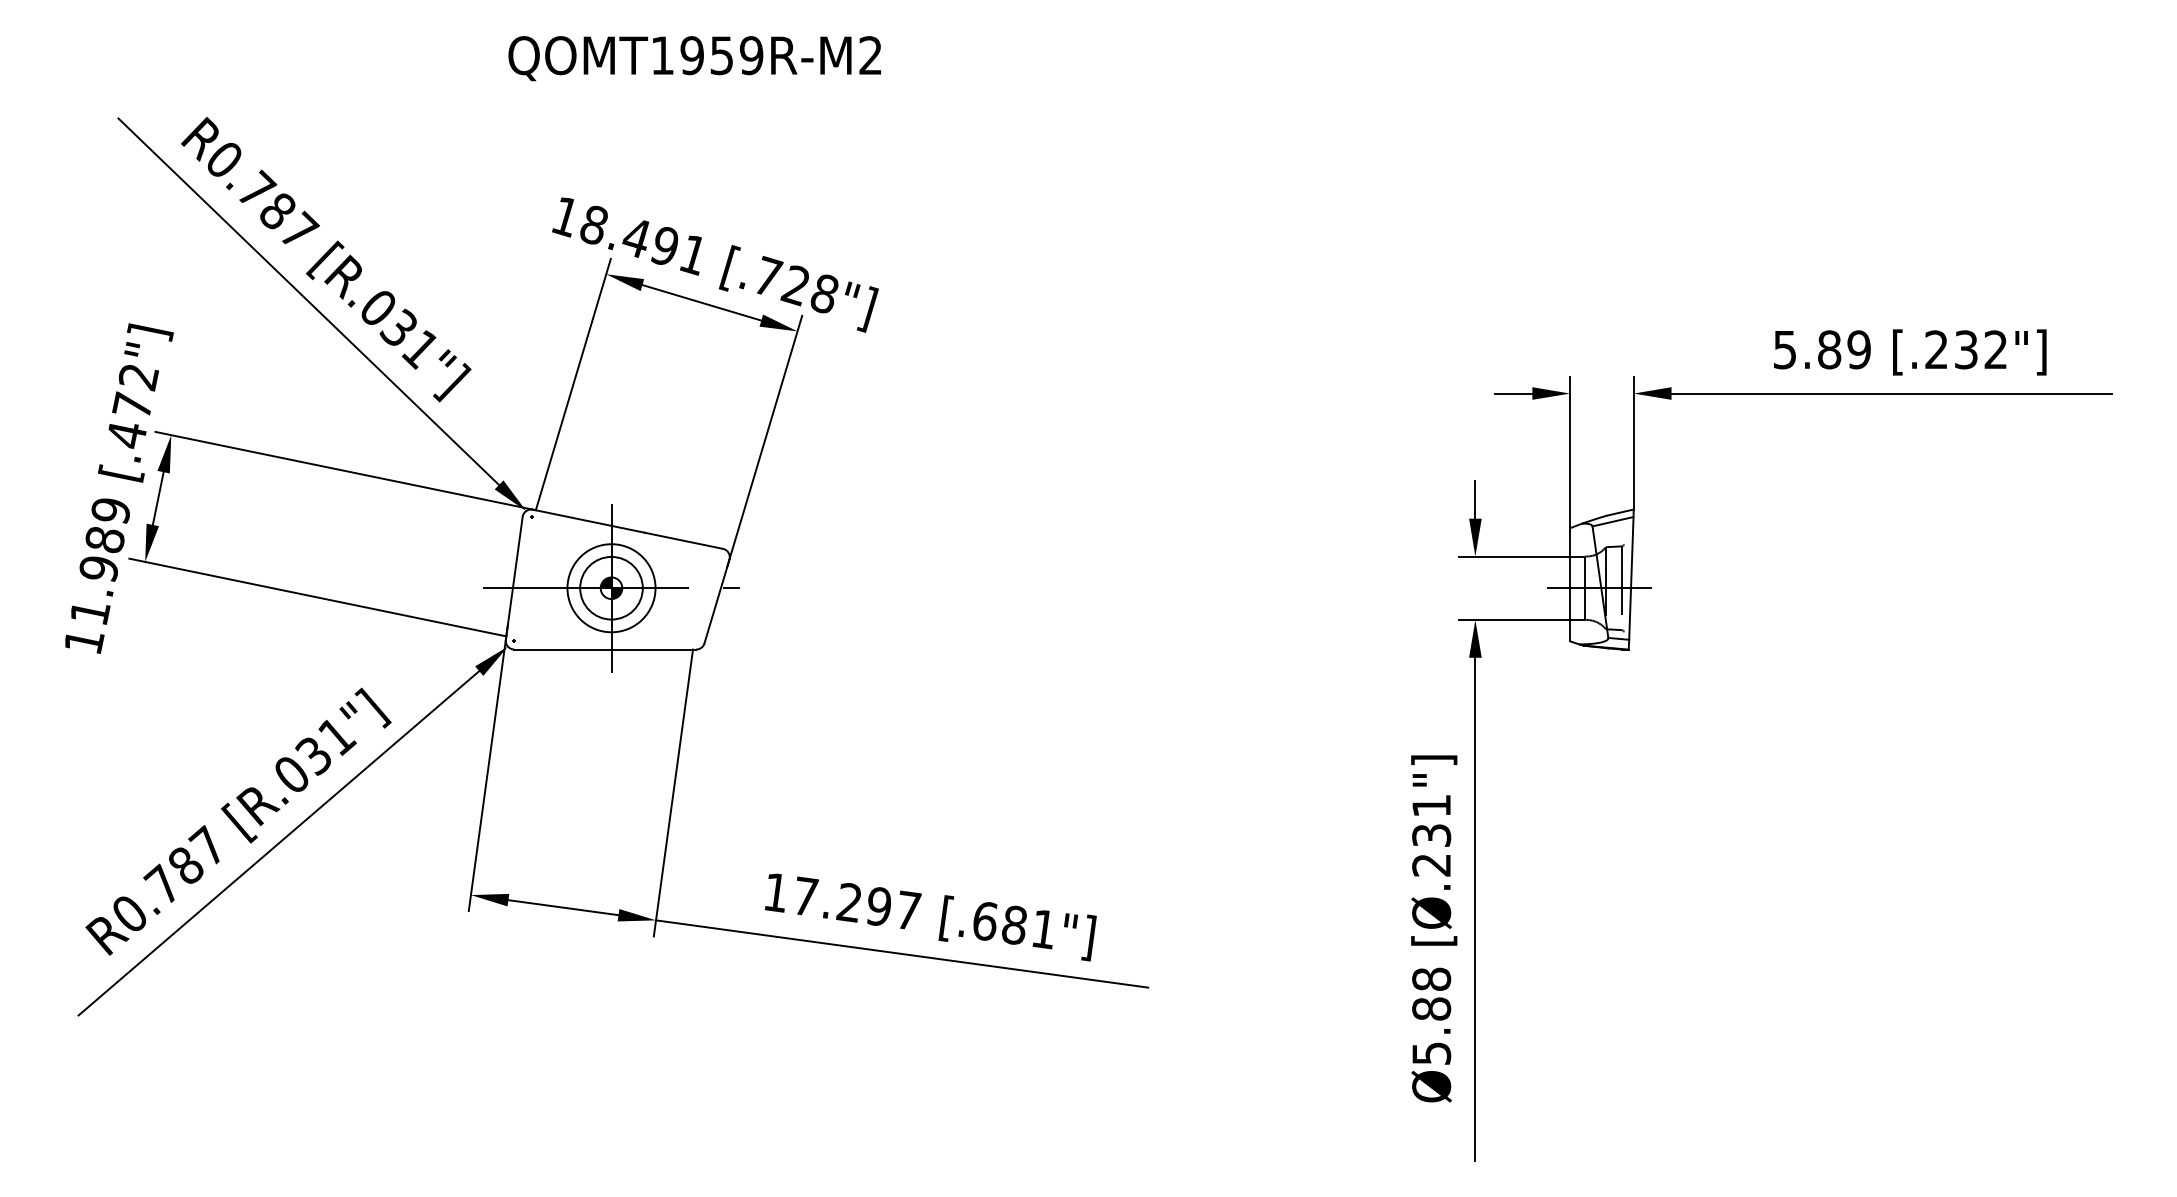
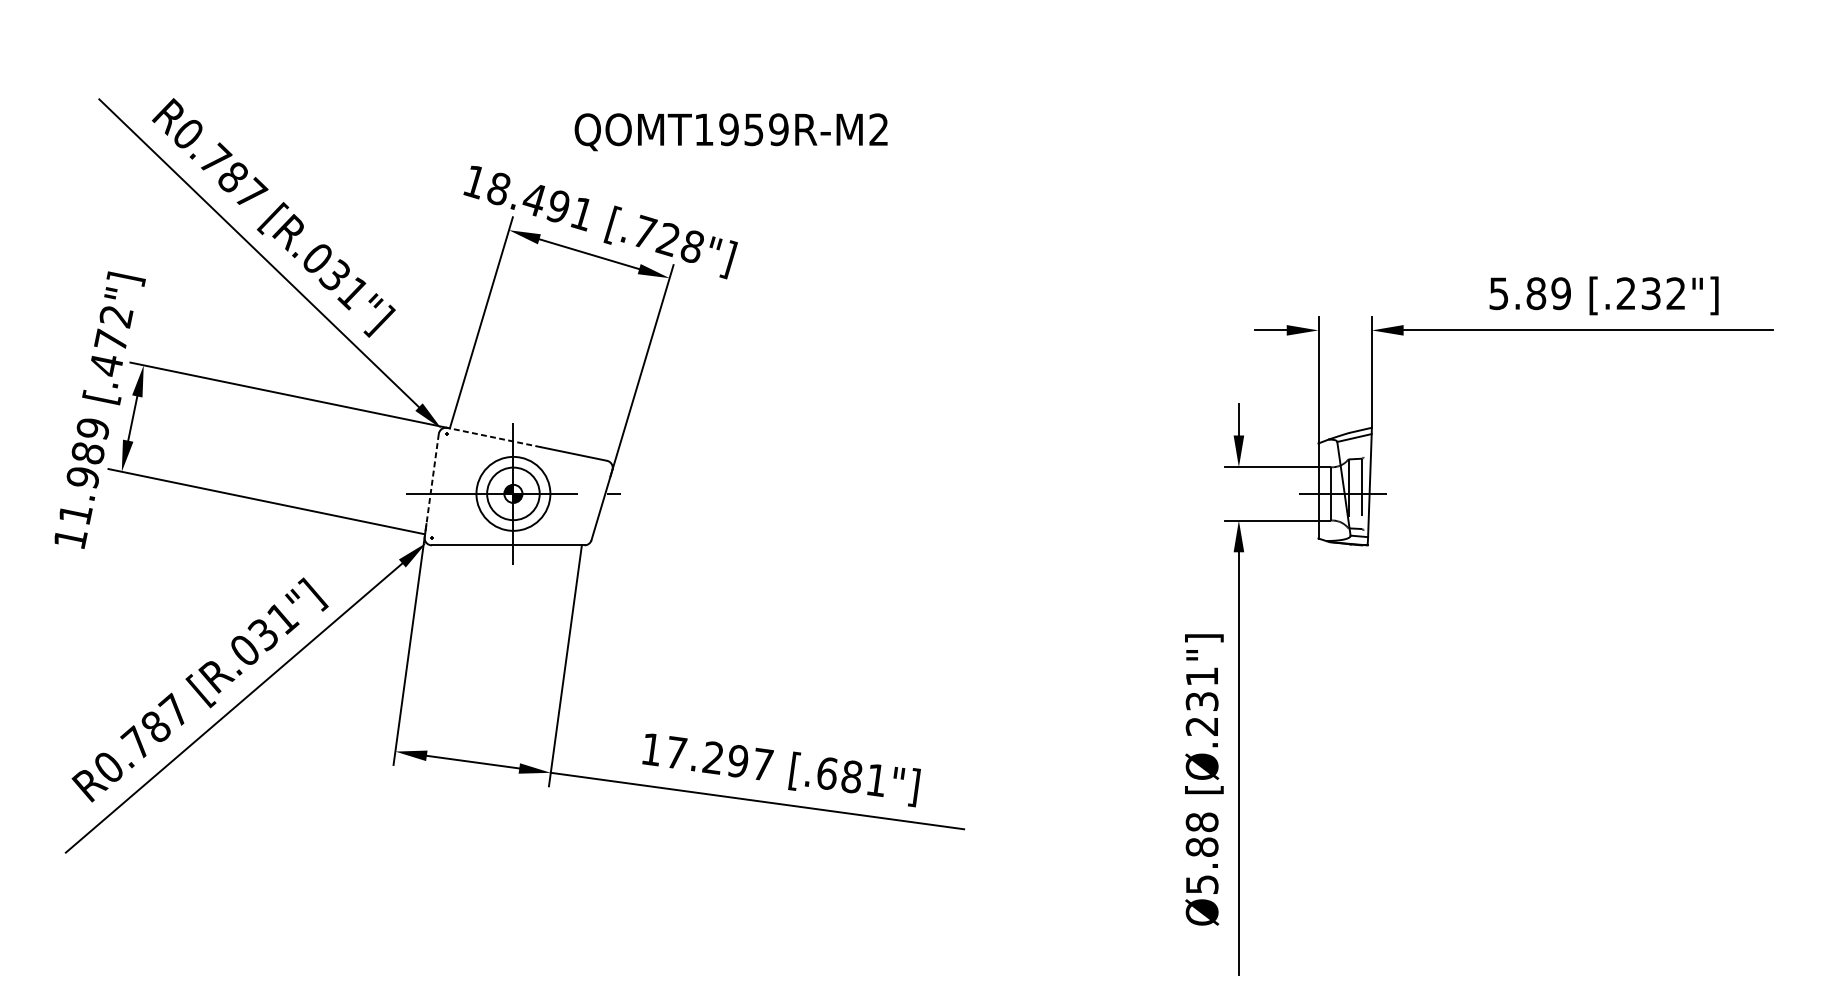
text: (694, 58) -> (730, 132), moved
line: (588, 521) -> (494, 437), solid -> dashed
line: (514, 578) -> (431, 485), solid -> dashed

